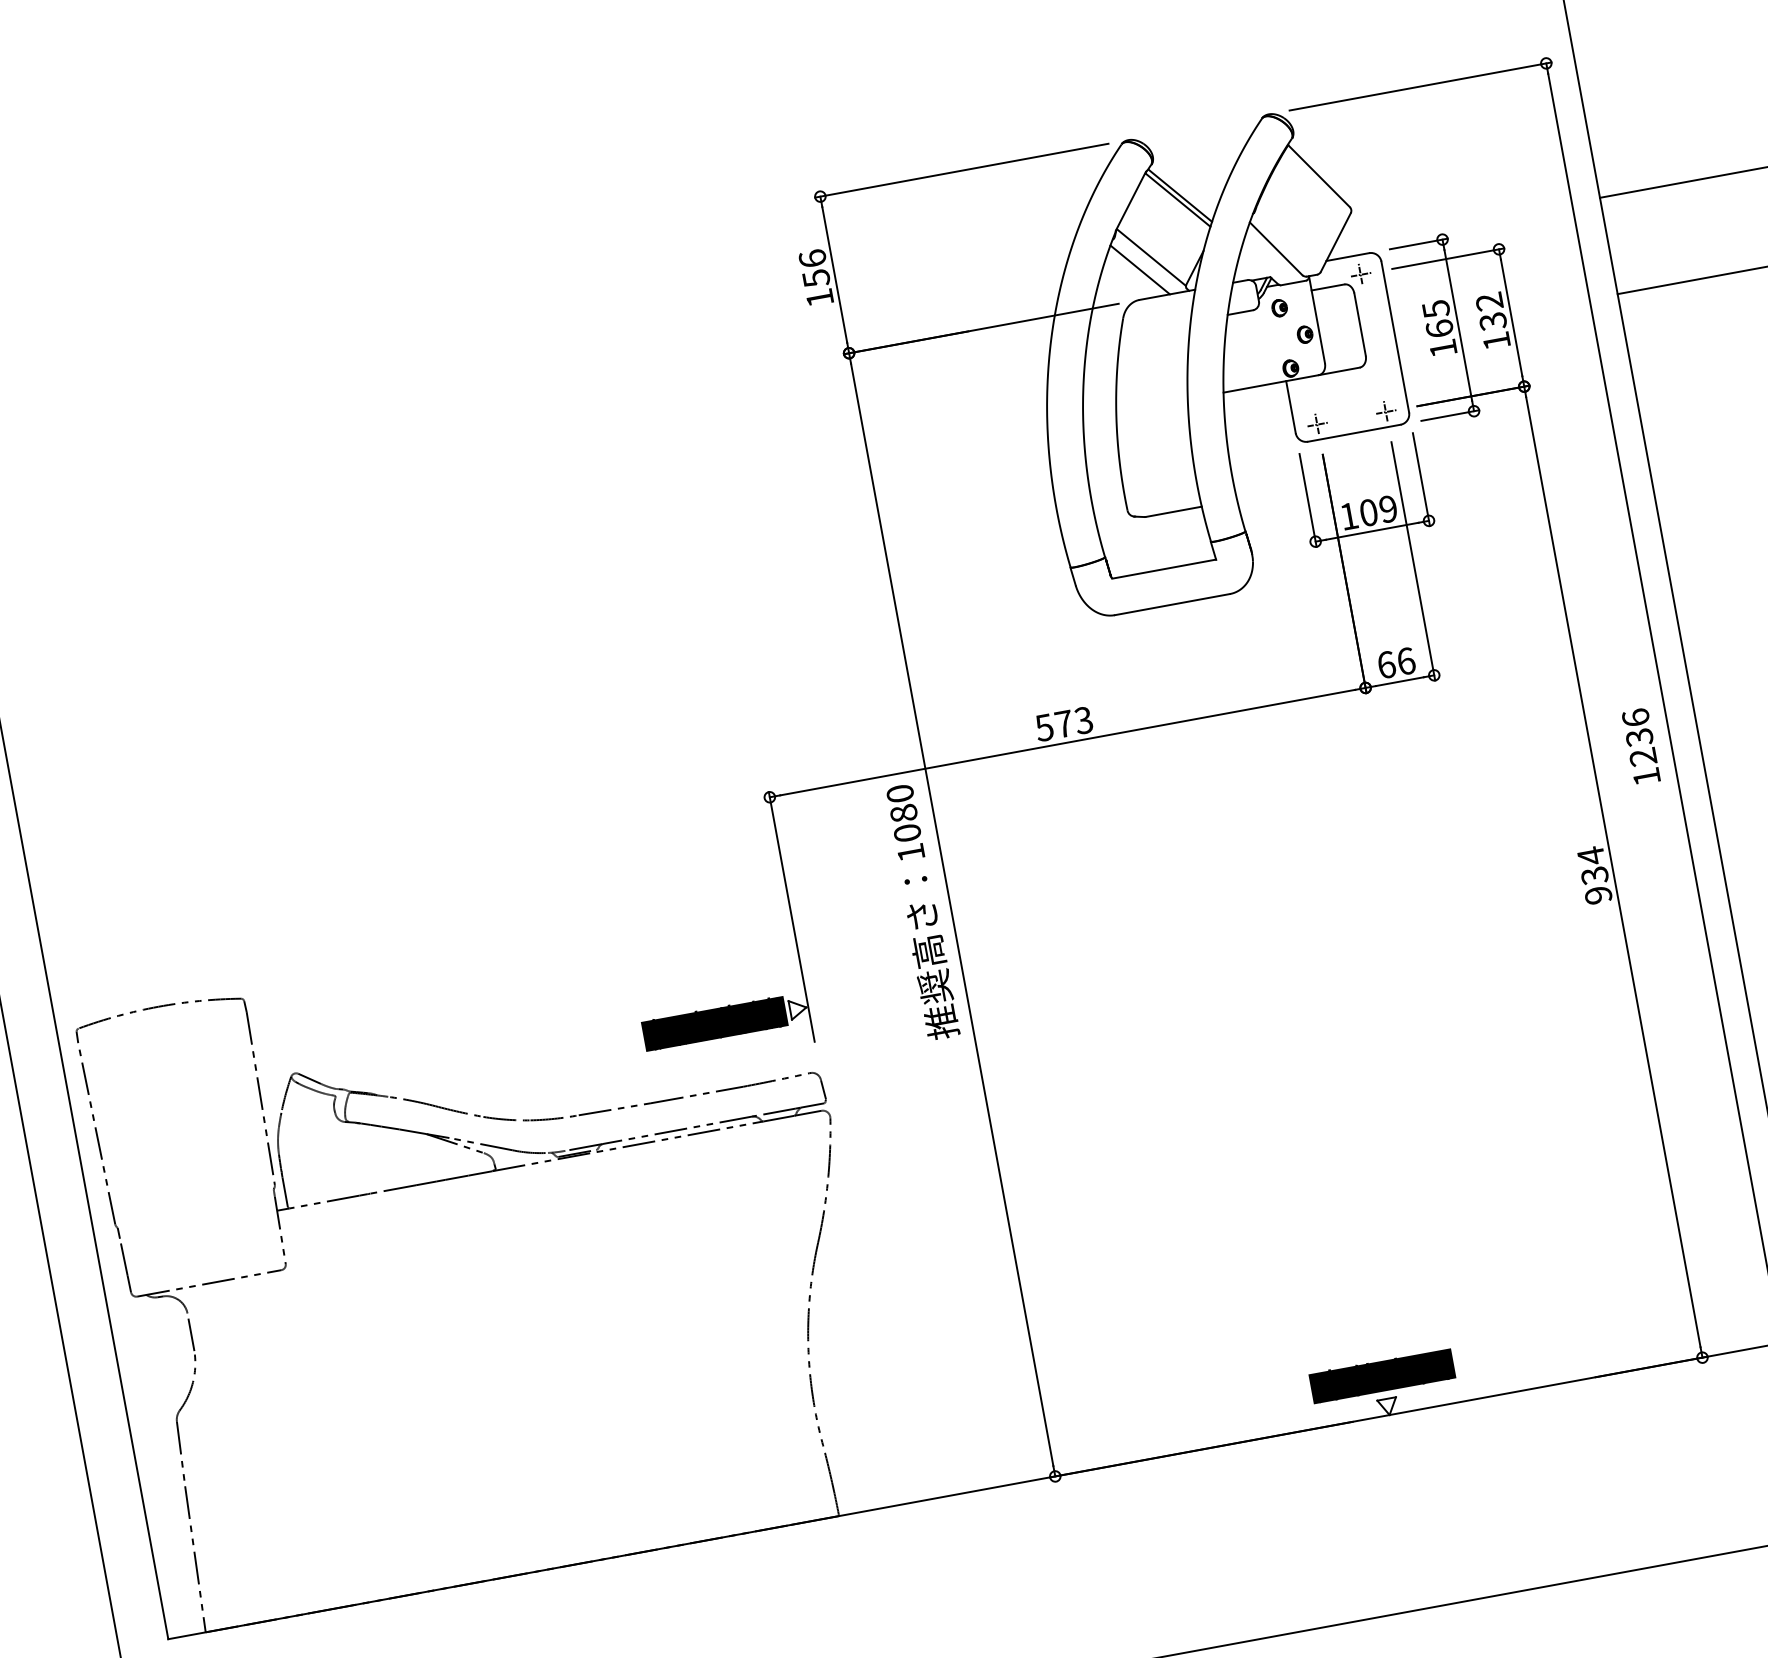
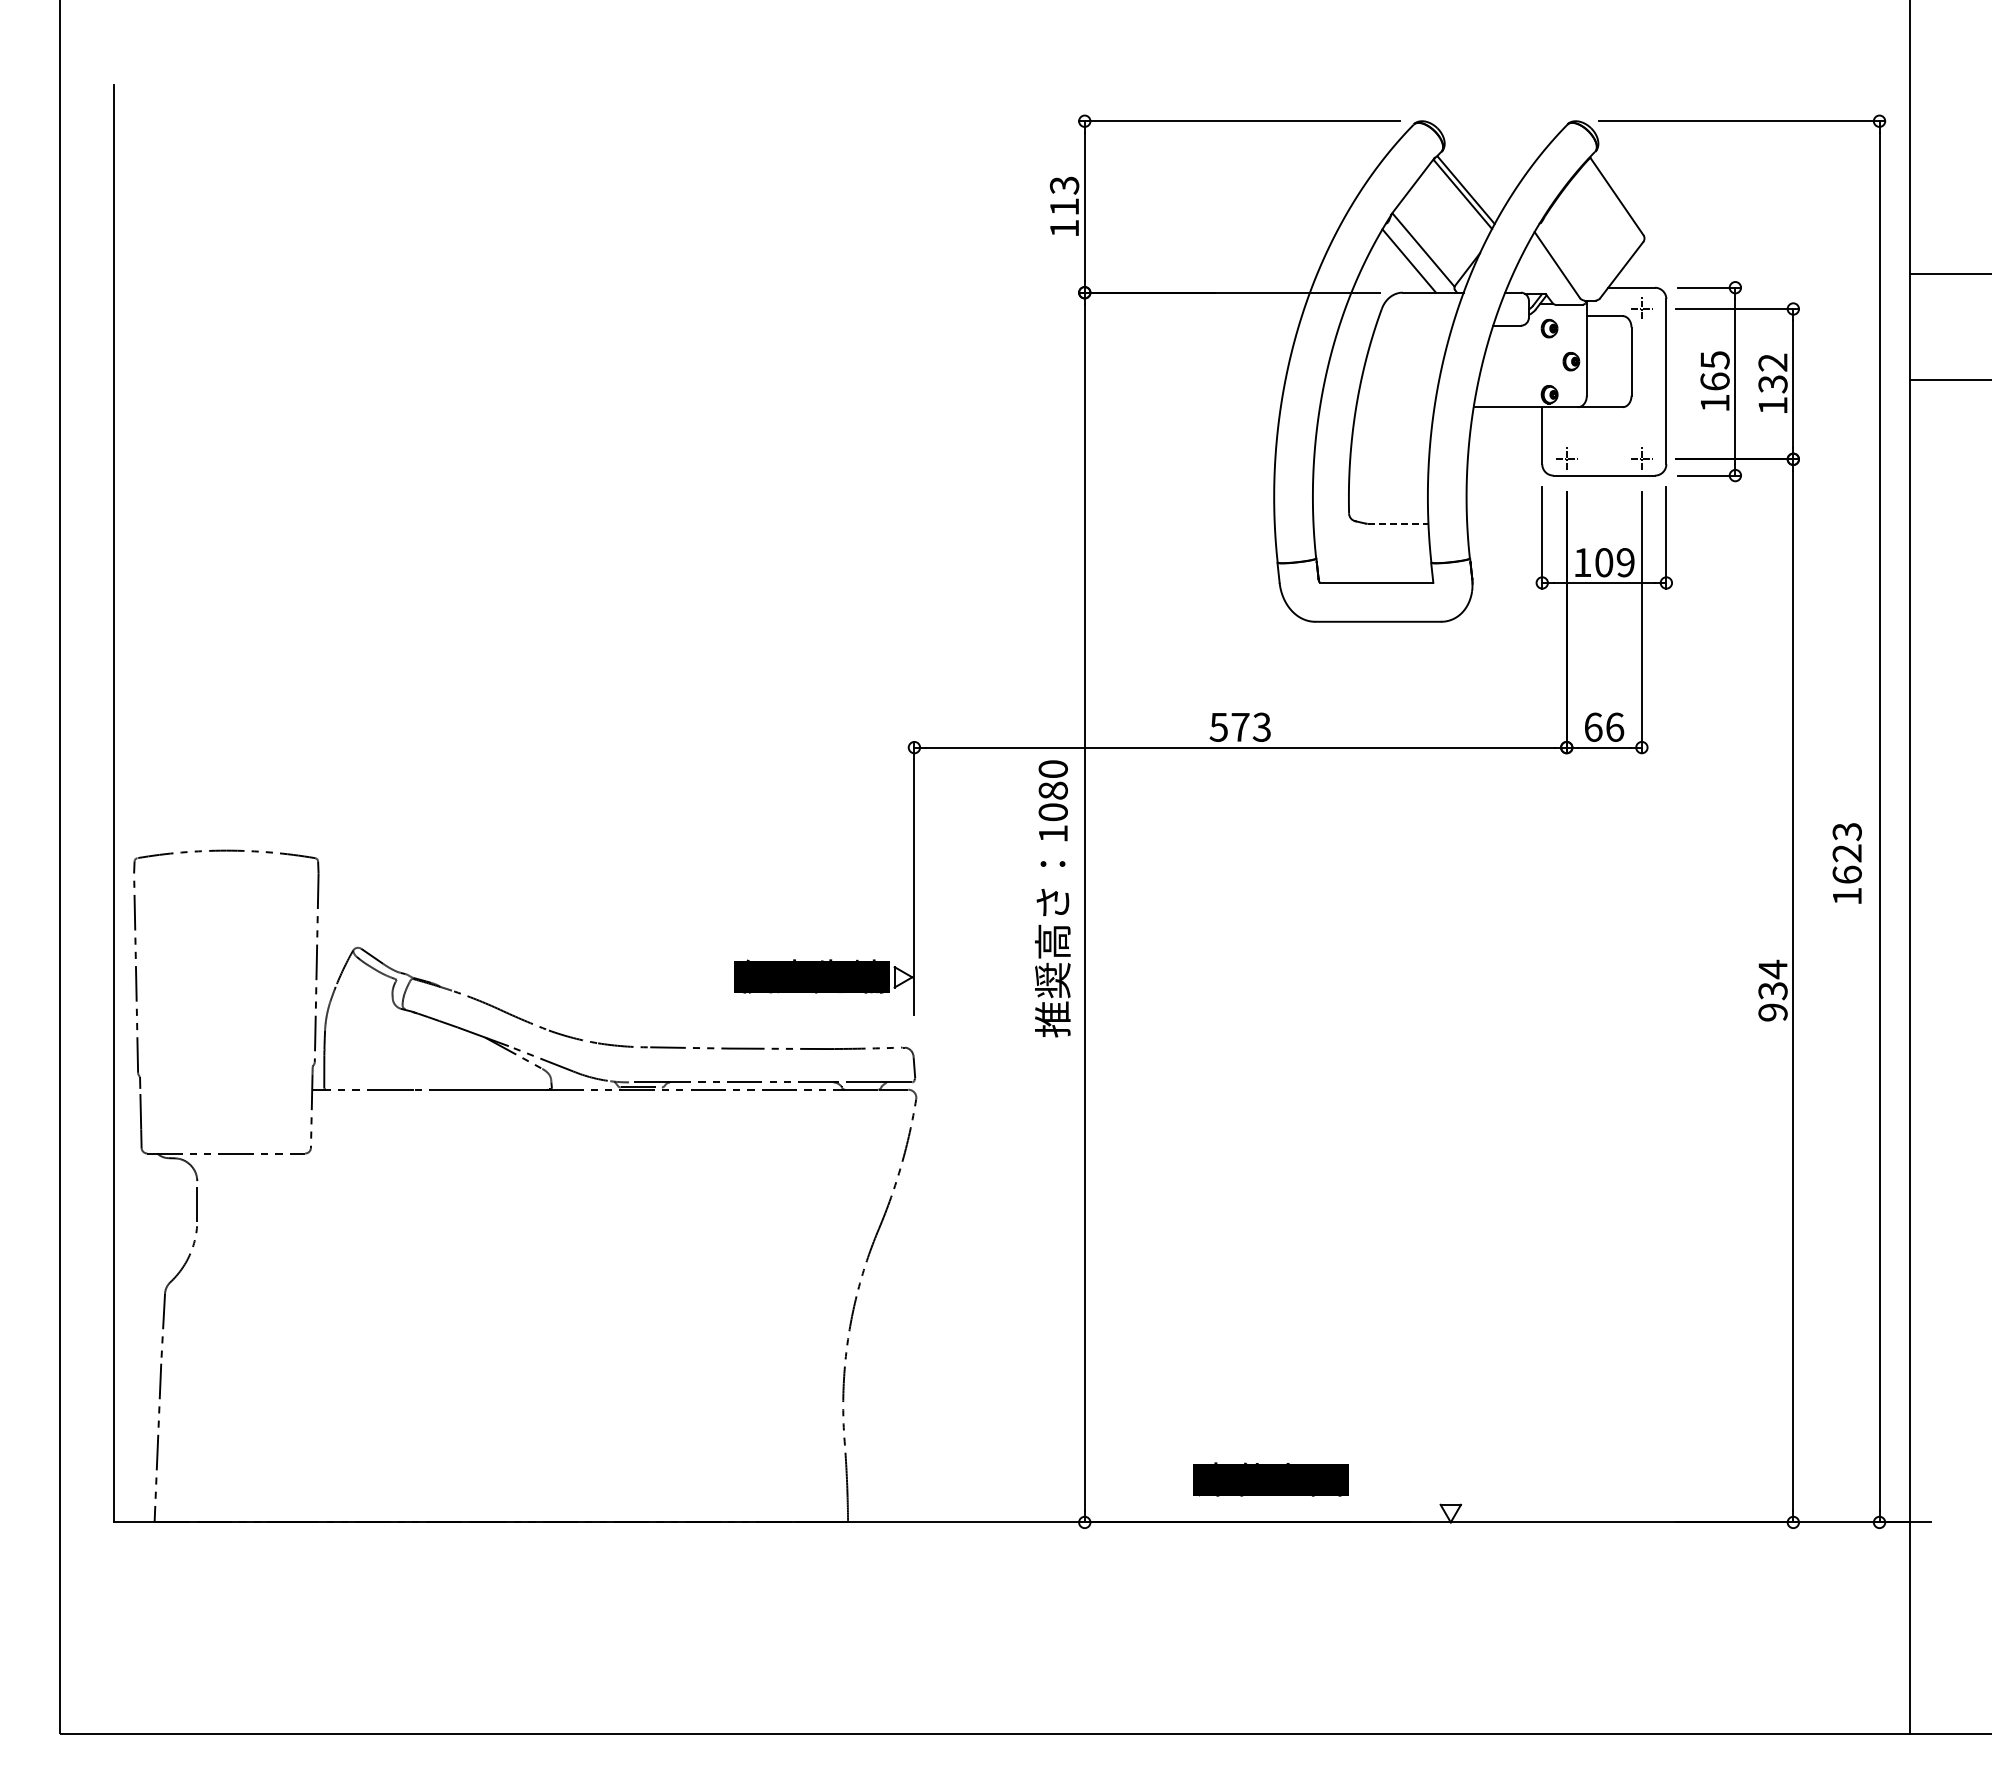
text: (814, 268) -> (1064, 196), 156 -> 113
line: (1174, 511) -> (1398, 523), solid -> dashed
text: (1638, 736) -> (1846, 852), 1236 -> 1623
text: (1382, 1375) -> (1270, 1479), moved

